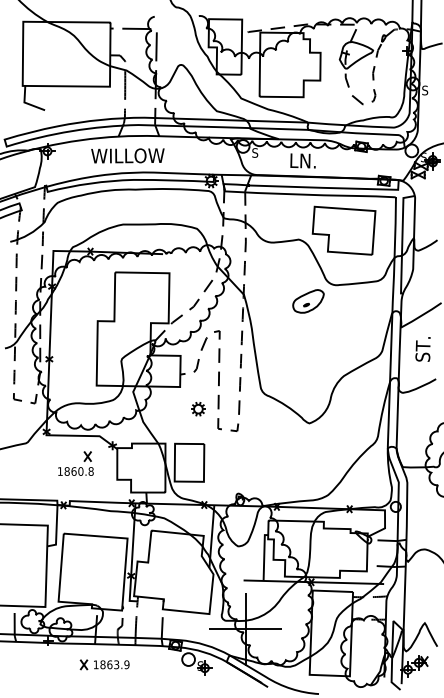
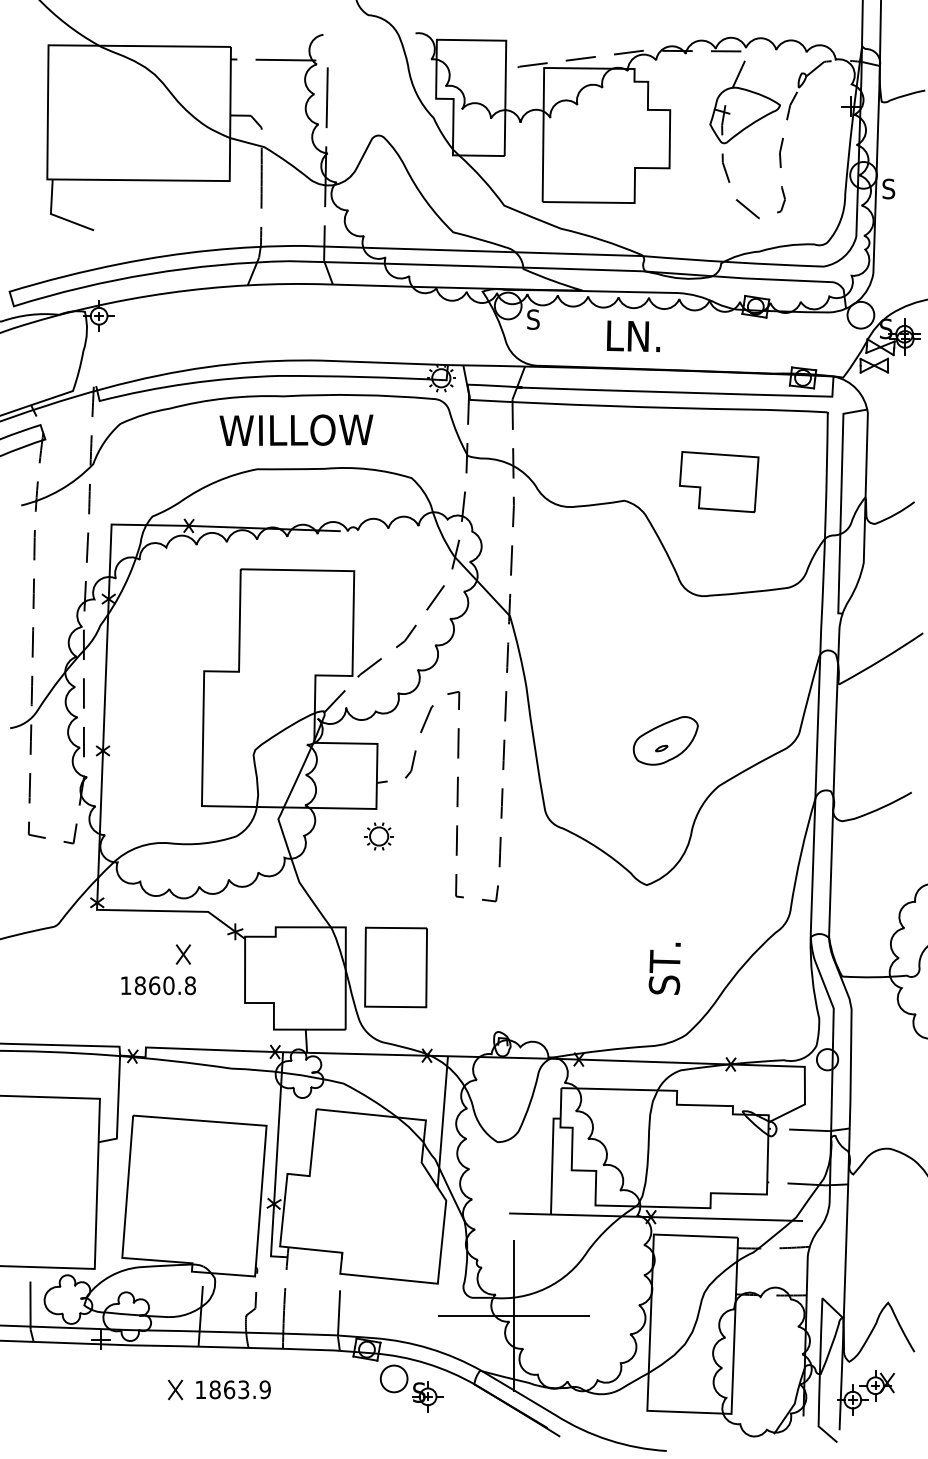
text: (127, 155) -> (295, 429), moved
part: (343, 230) -> (718, 481), size x0.6
part: (308, 301) -> (665, 741), moved
text: (422, 349) -> (663, 968), moved
part: (198, 409) -> (379, 837), moved

